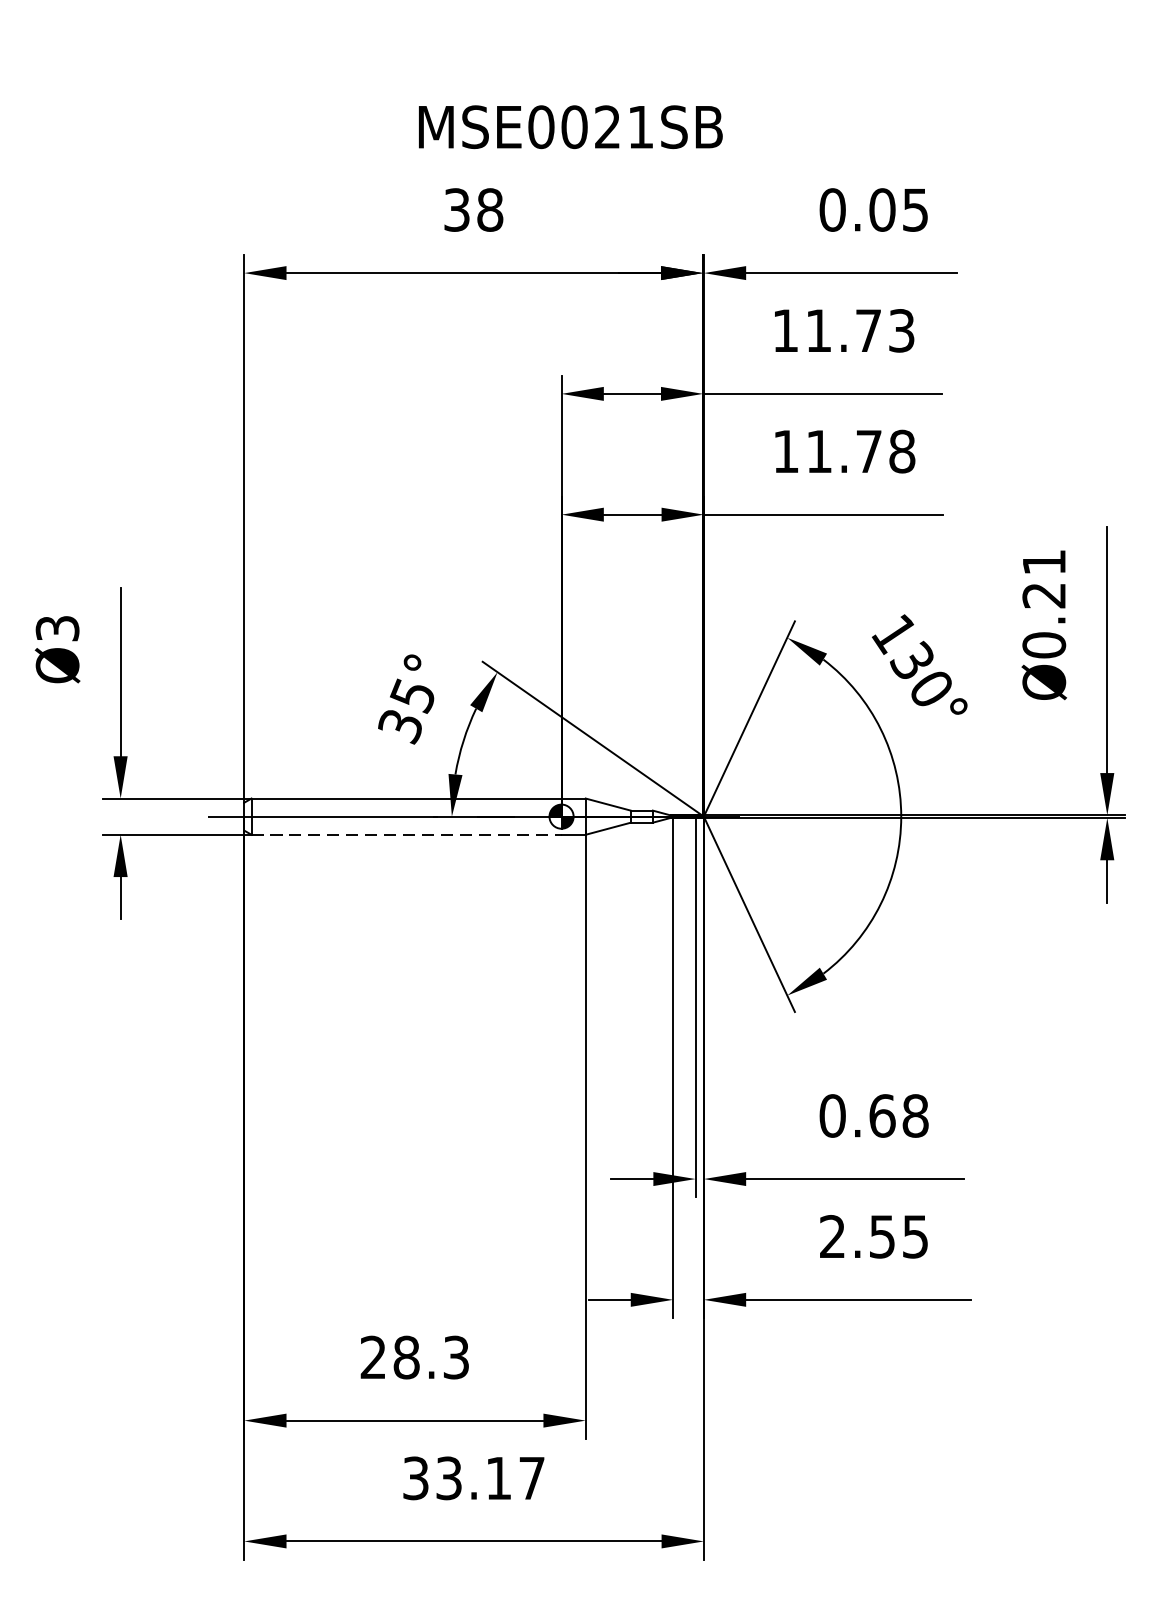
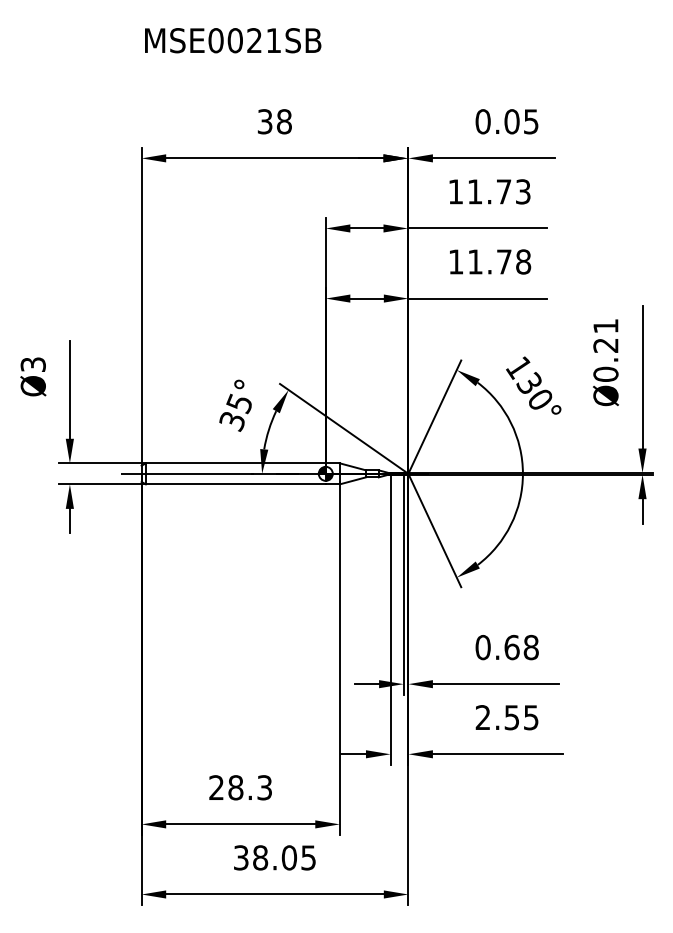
text: (571, 126) -> (233, 40), moved
line: (405, 835) -> (235, 484), dashed -> solid
text: (490, 1477) -> (284, 857), 33.17 -> 38.05

